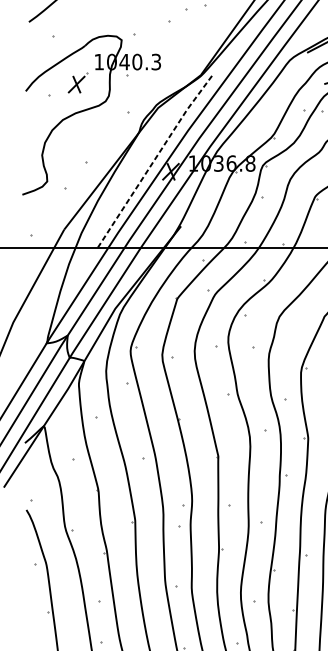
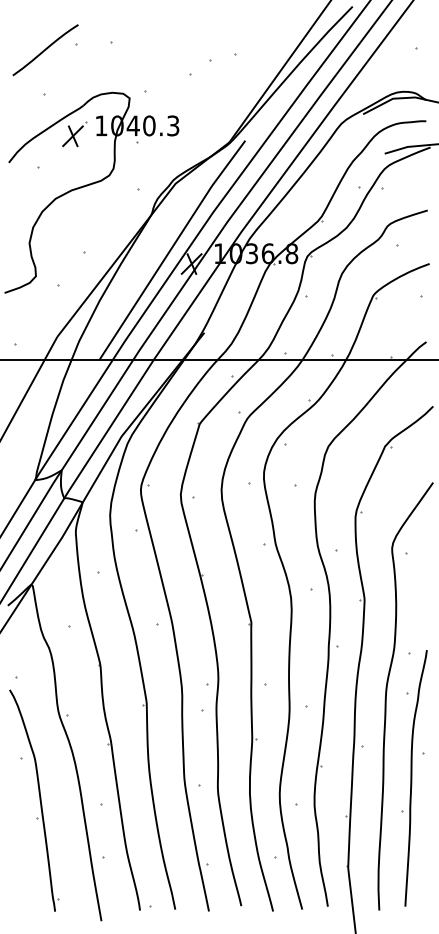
part: (77, 83) -> (74, 134), moved
line: (154, 159) -> (171, 248), dashed -> solid

